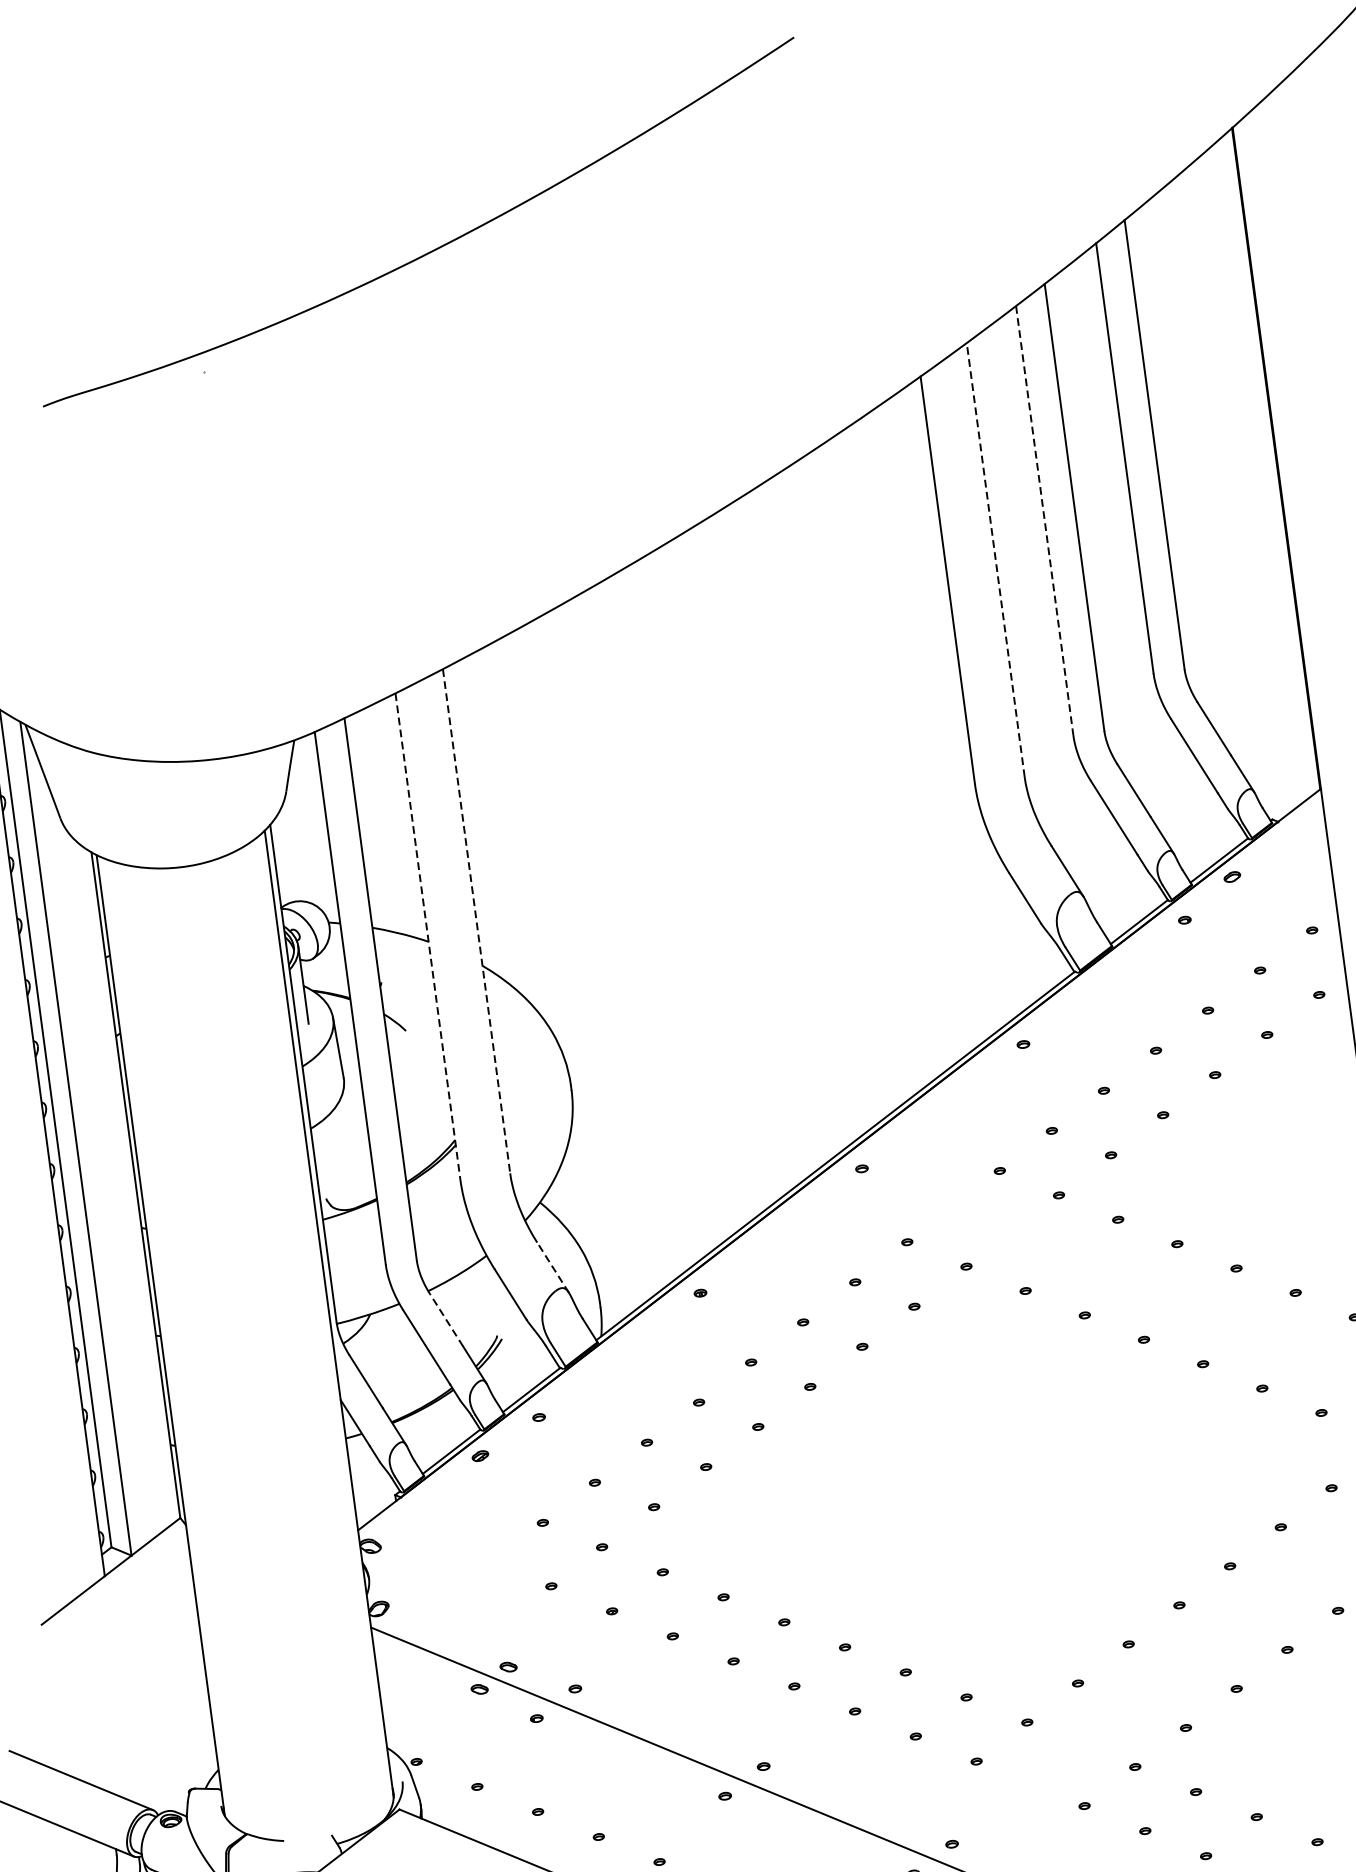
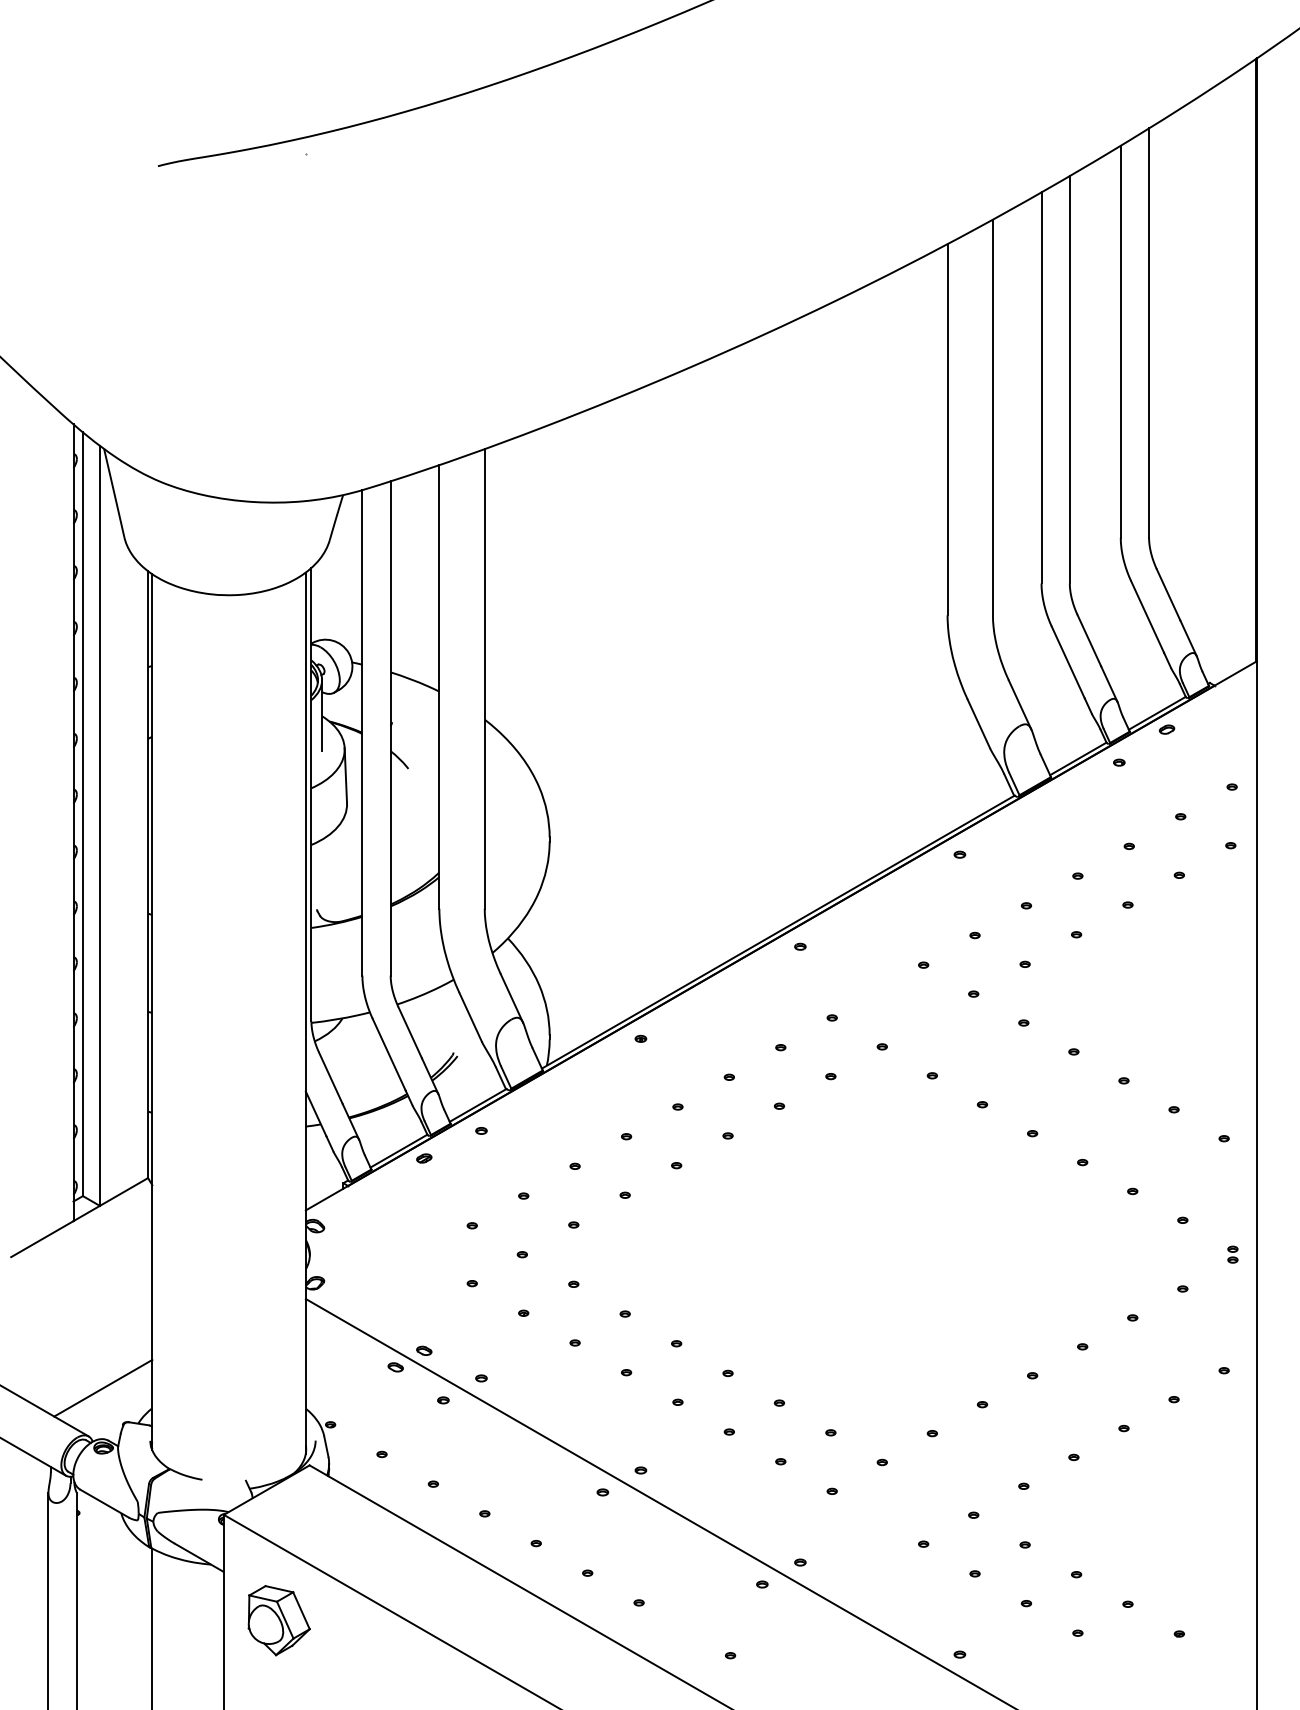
line: (1044, 520) -> (1041, 387), dashed -> solid
line: (995, 560) -> (992, 417), dashed -> solid
line: (476, 920) -> (484, 678), dashed -> solid
line: (428, 936) -> (439, 686), dashed -> solid
line: (552, 1267) -> (511, 998), dashed -> solid
line: (445, 1320) -> (409, 1032), dashed -> solid
line: (162, 1754) -> (103, 1387), added

